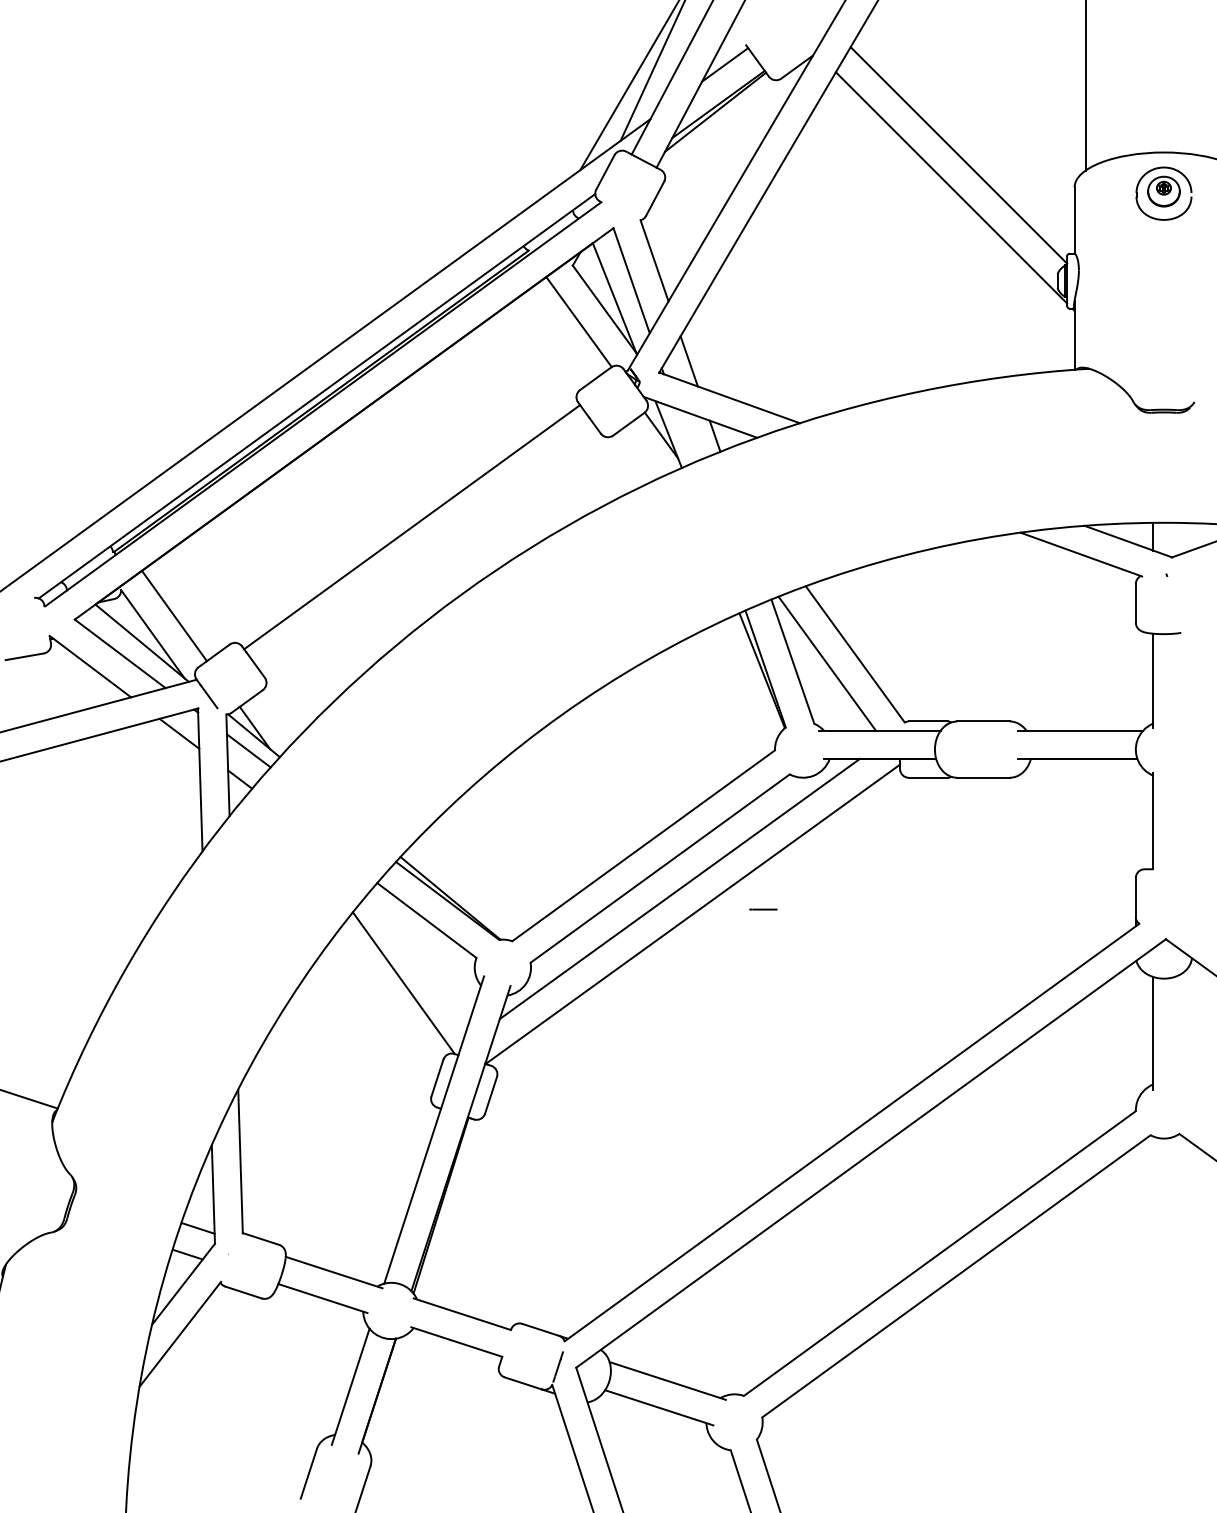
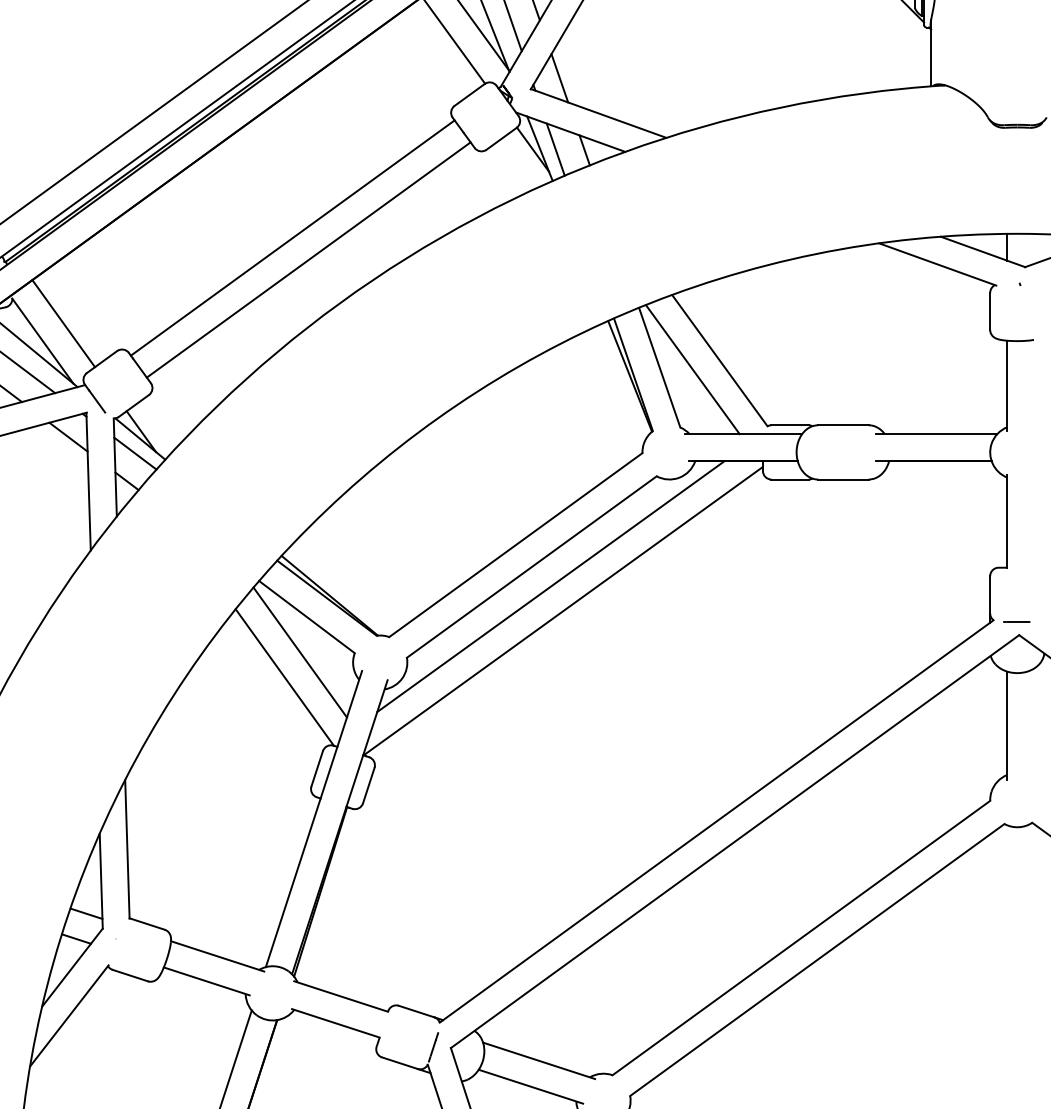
line: (684, 435) -> (555, 149), added
line: (428, 549) -> (308, 259), added
line: (763, 909) -> (1016, 621), moved
line: (419, 956) -> (299, 651), added

